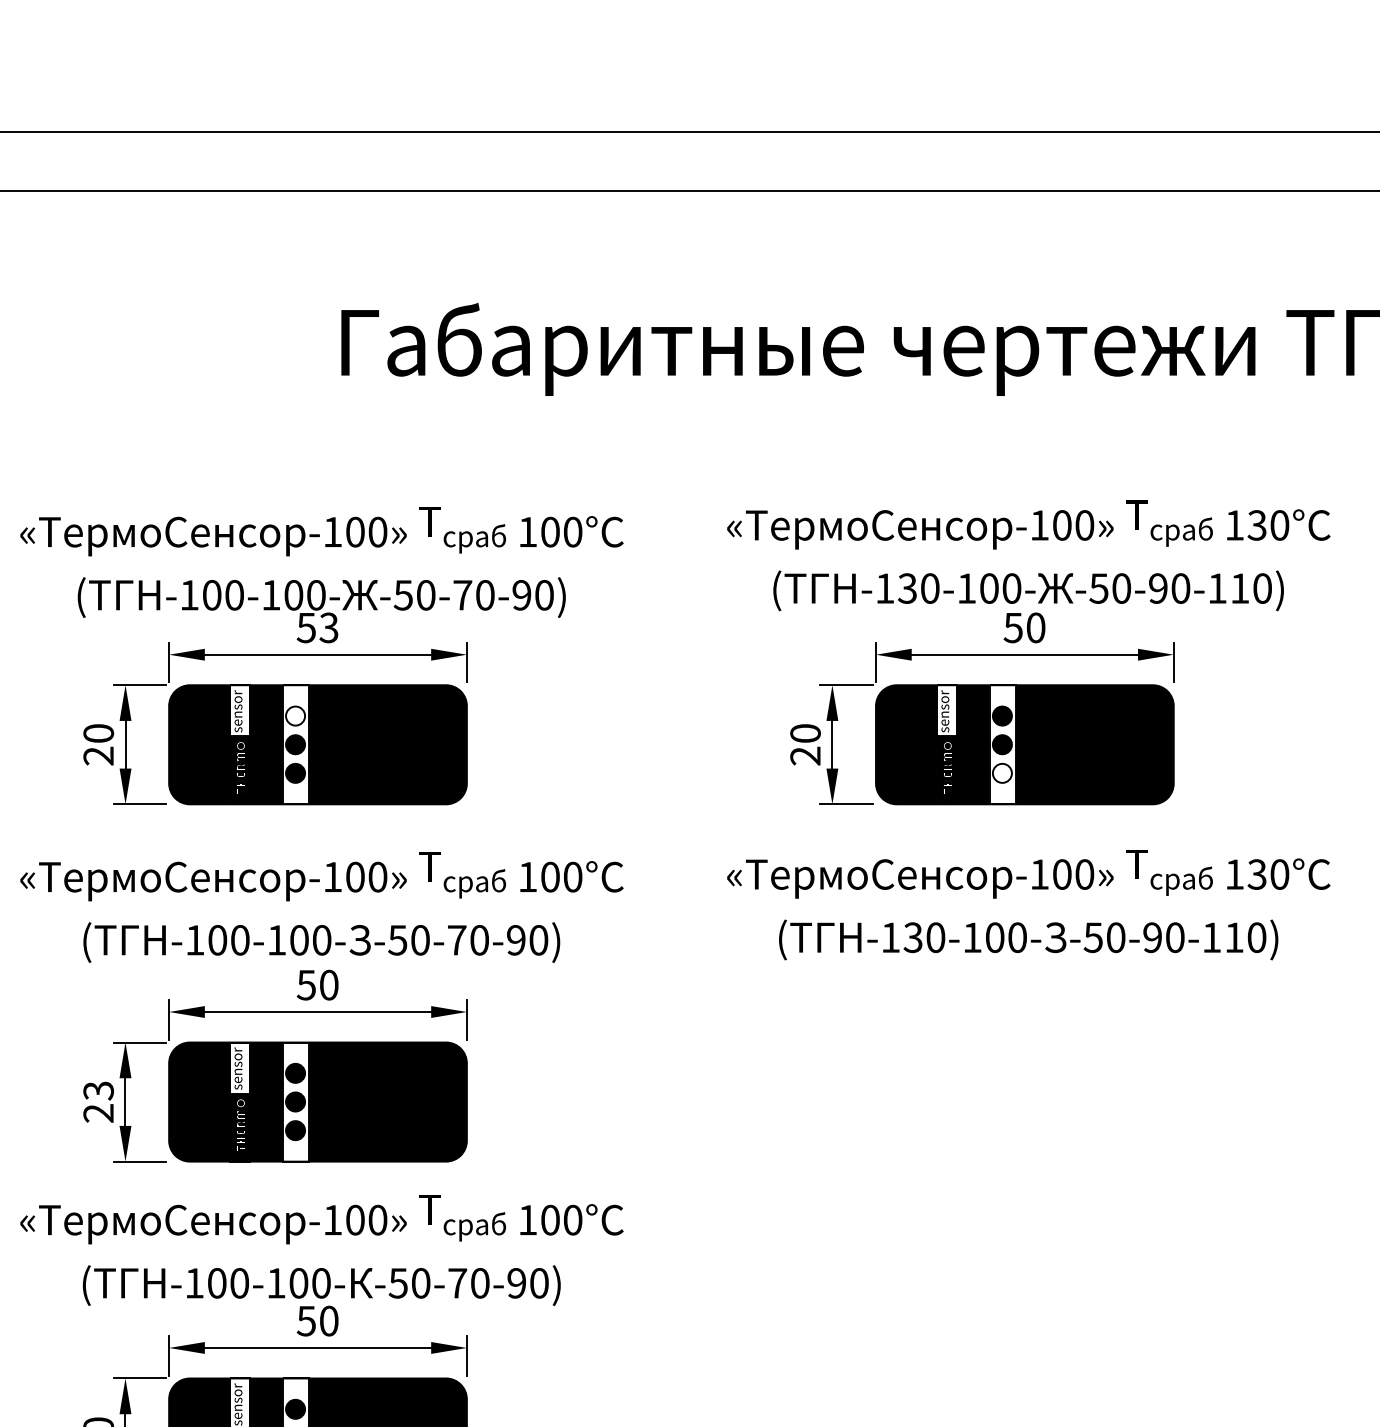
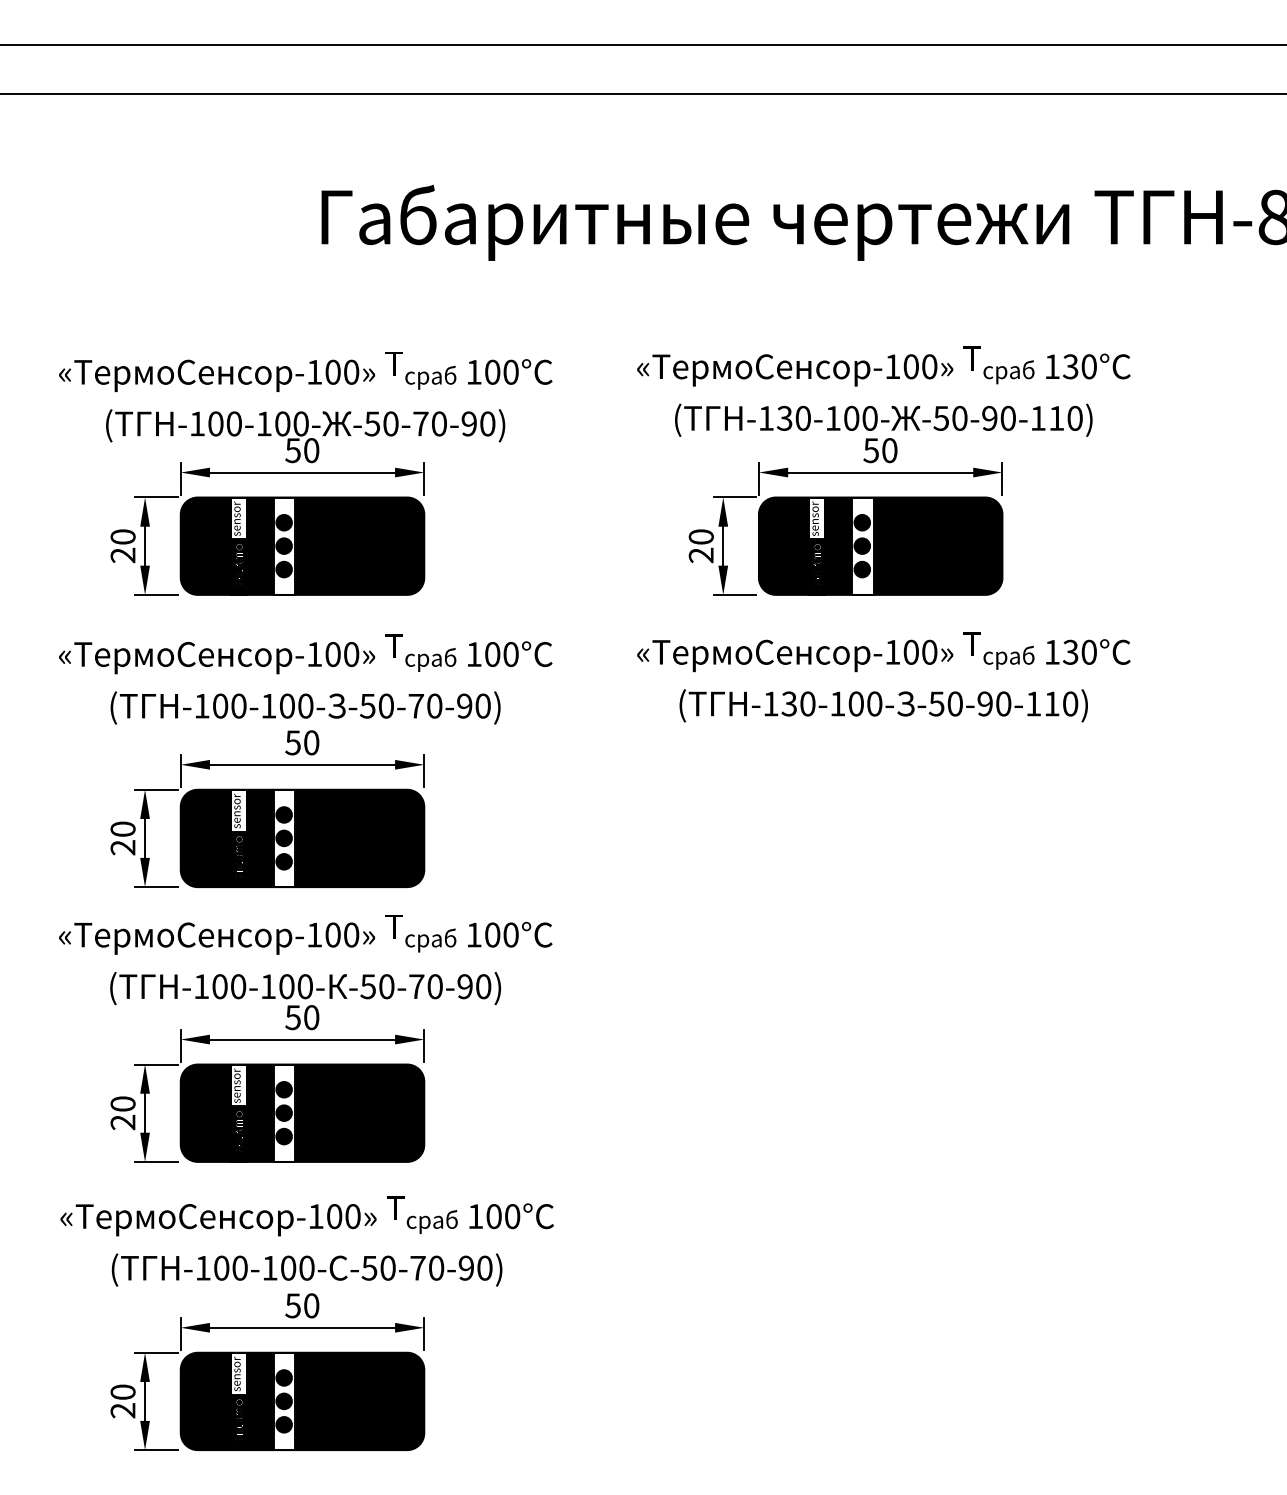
text: (328, 627) -> (311, 450), 53 -> 50
fill: (294, 715) -> (283, 522), added
fill: (1002, 773) -> (862, 569), added
text: (97, 1091) -> (122, 829), 23 -> 20

